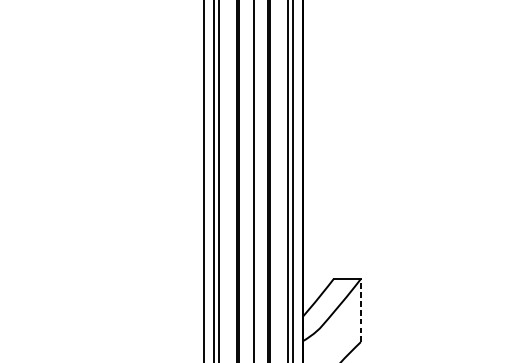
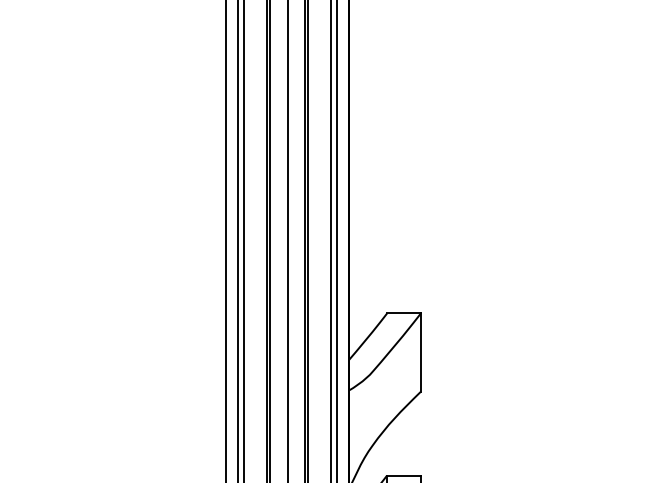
line: (360, 310) -> (420, 352), dashed -> solid

